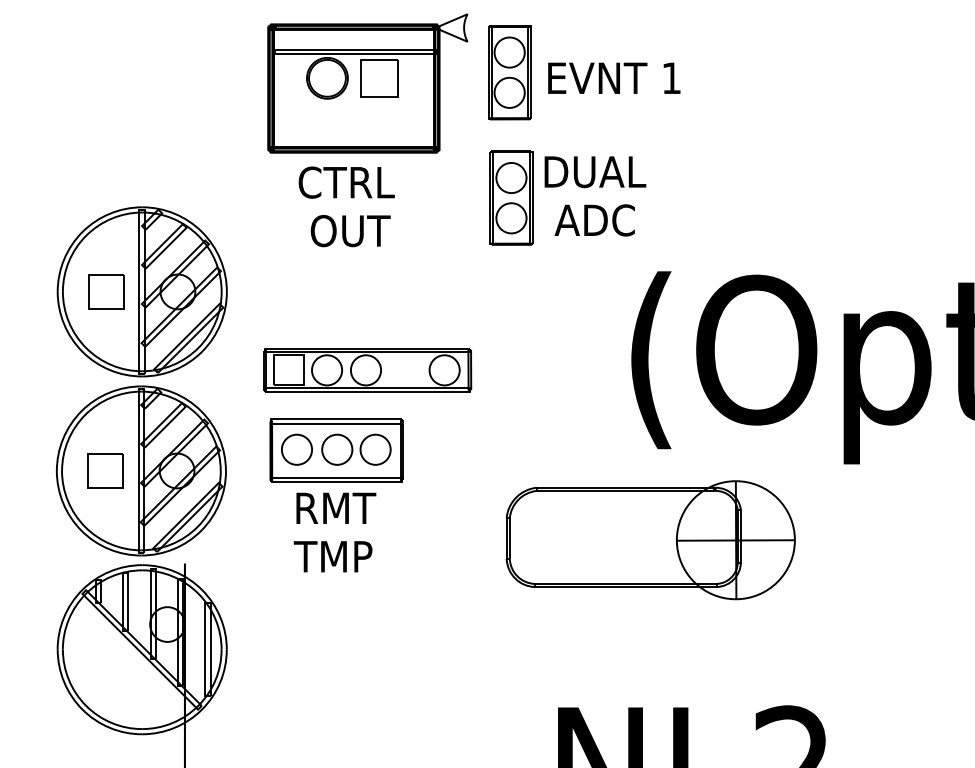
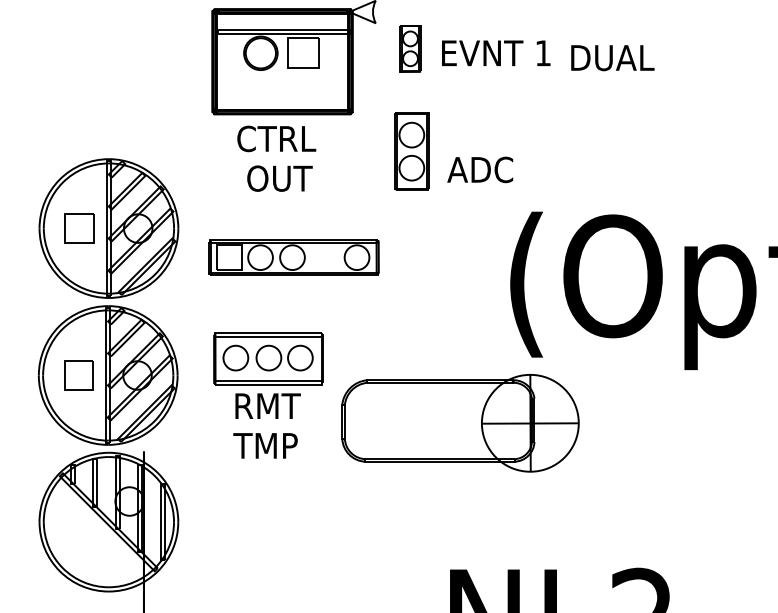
part: (509, 72) -> (410, 48), size x0.6
text: (595, 172) -> (612, 58), moved
part: (367, 370) -> (293, 257), moved
part: (650, 540) -> (460, 423), moved

